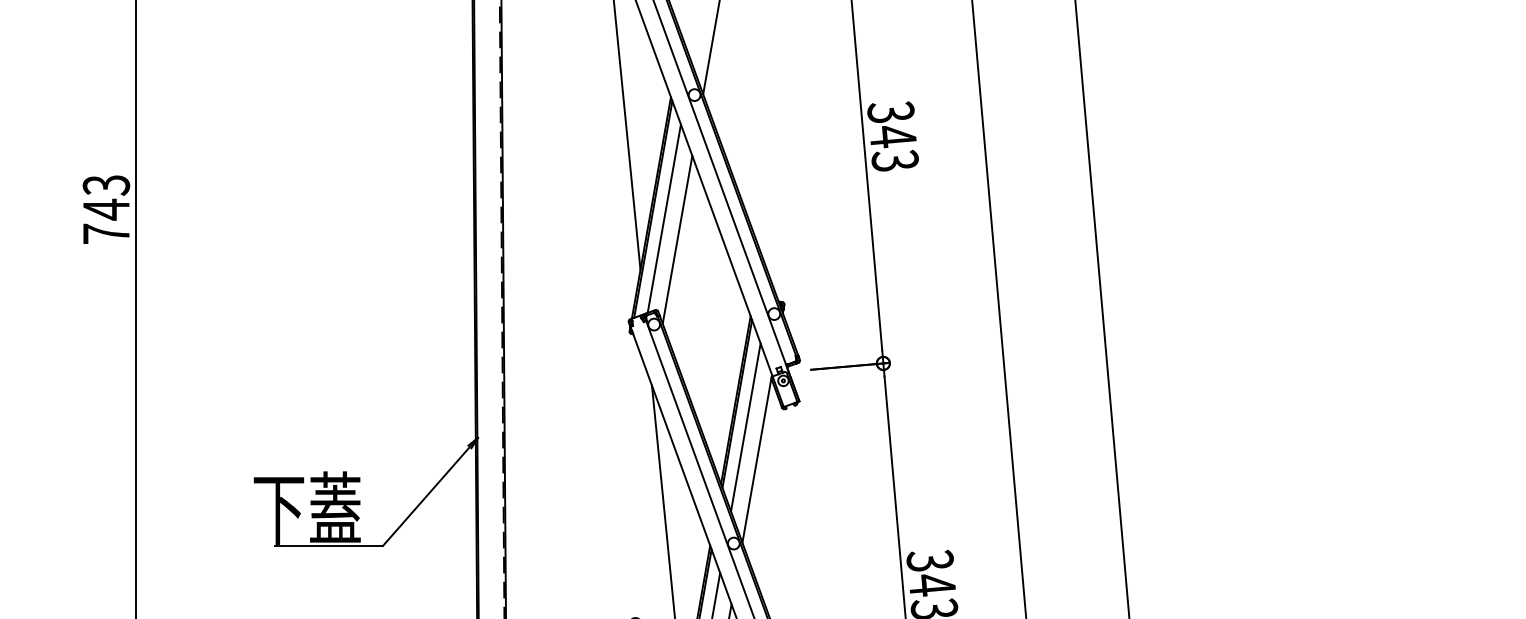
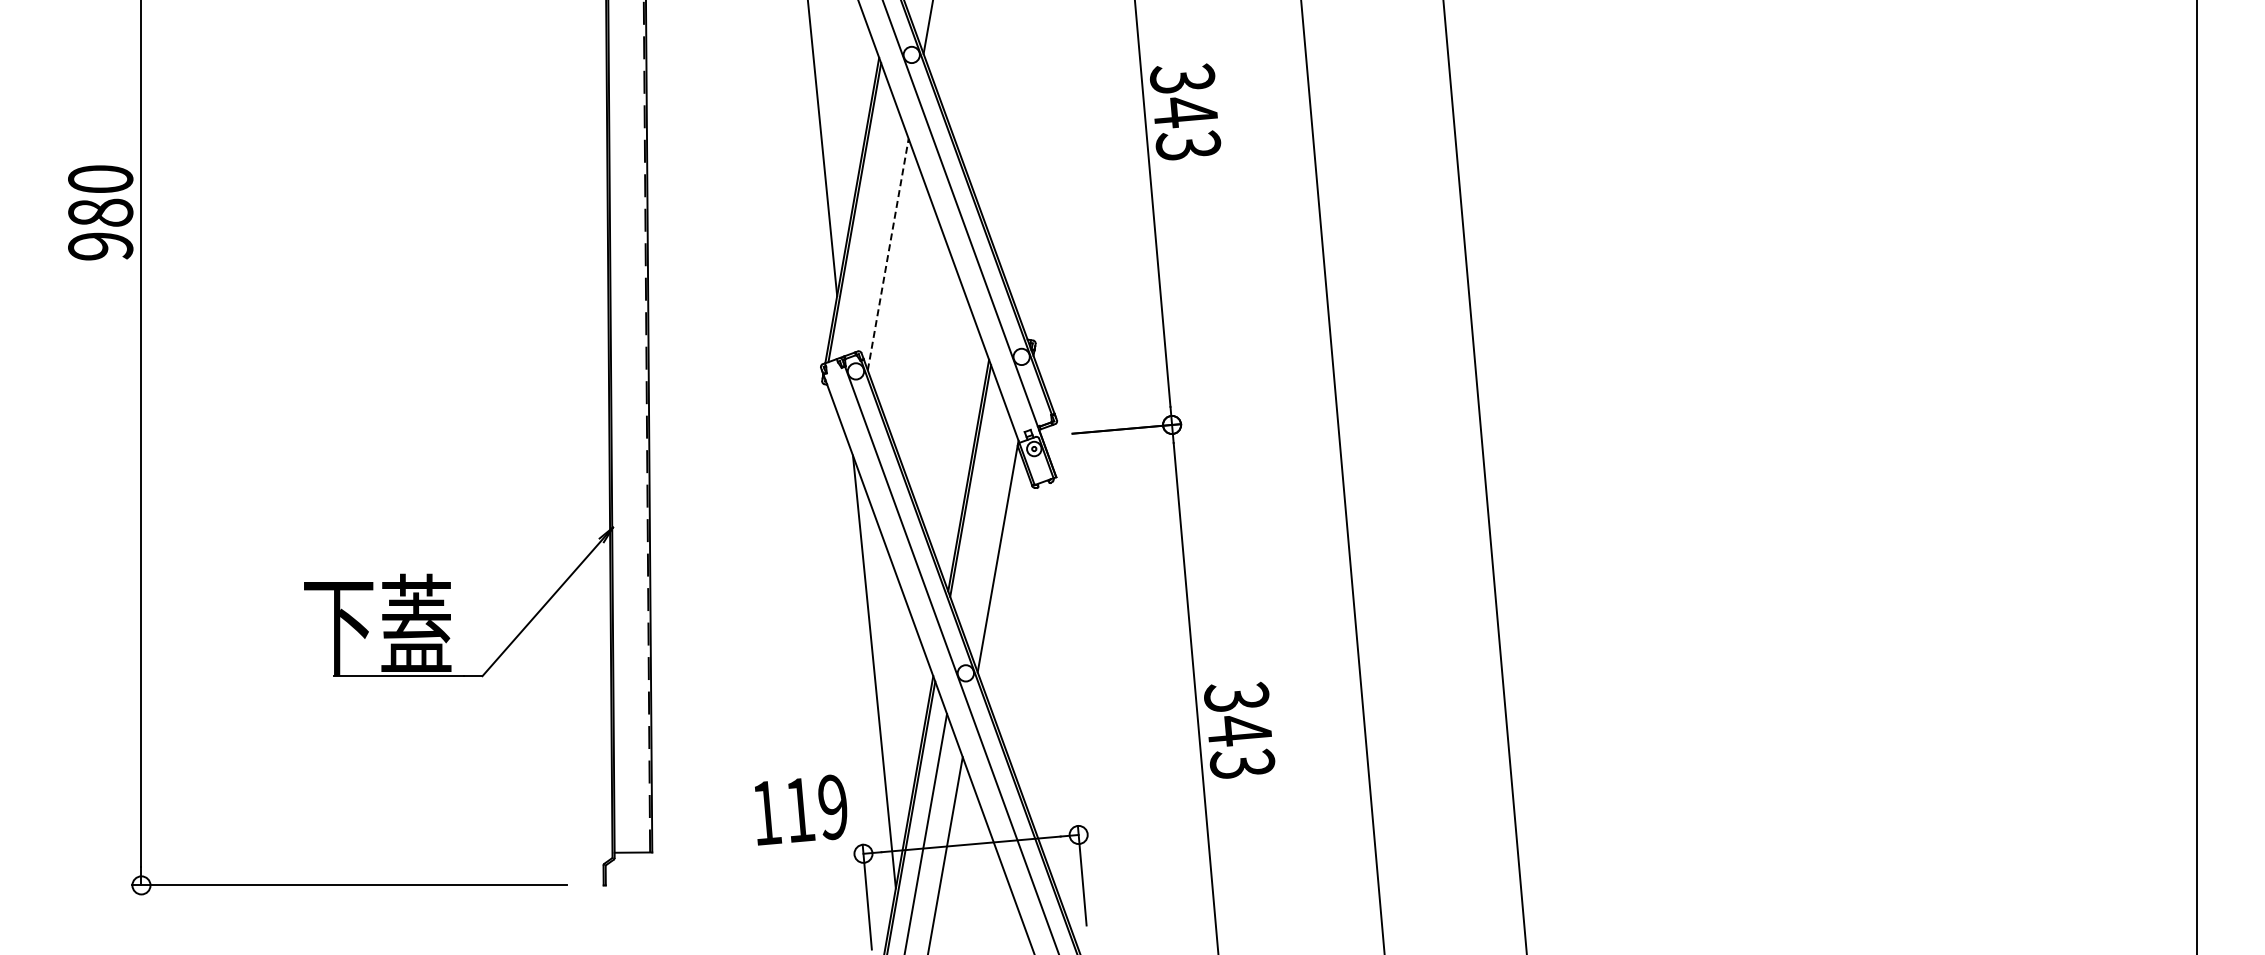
text: (106, 209) -> (100, 212), 743 -> 980
line: (663, 218) -> (869, 225), removed
line: (677, 239) -> (888, 254), solid -> dashed
line: (745, 427) -> (982, 513), removed

